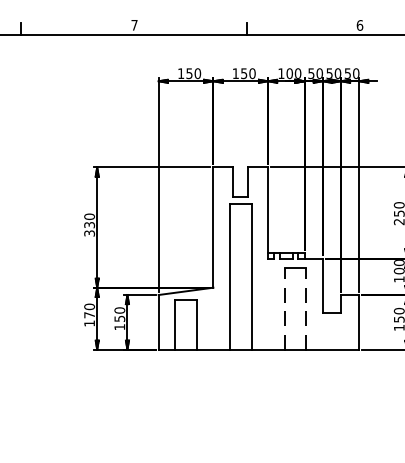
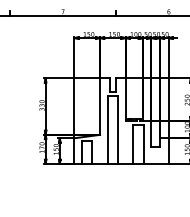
line: (284, 308) -> (133, 144), dashed -> solid
line: (305, 308) -> (143, 144), dashed -> solid

